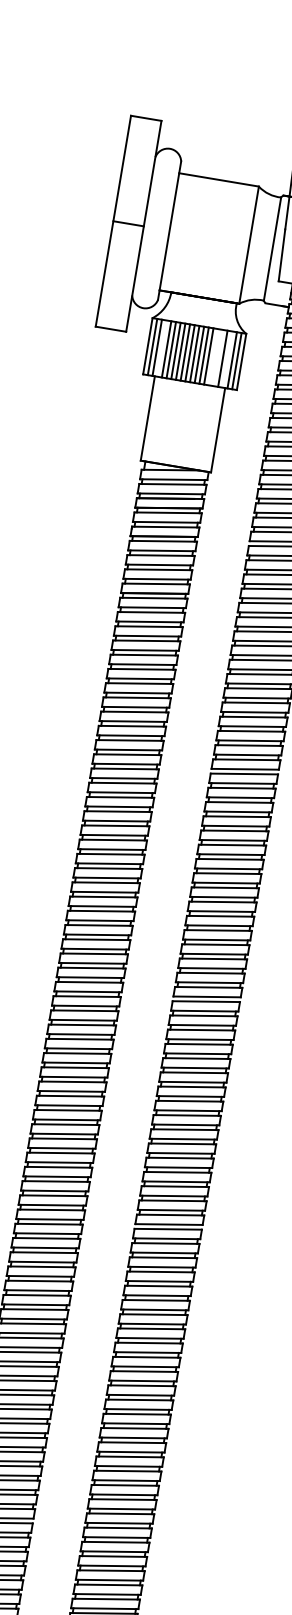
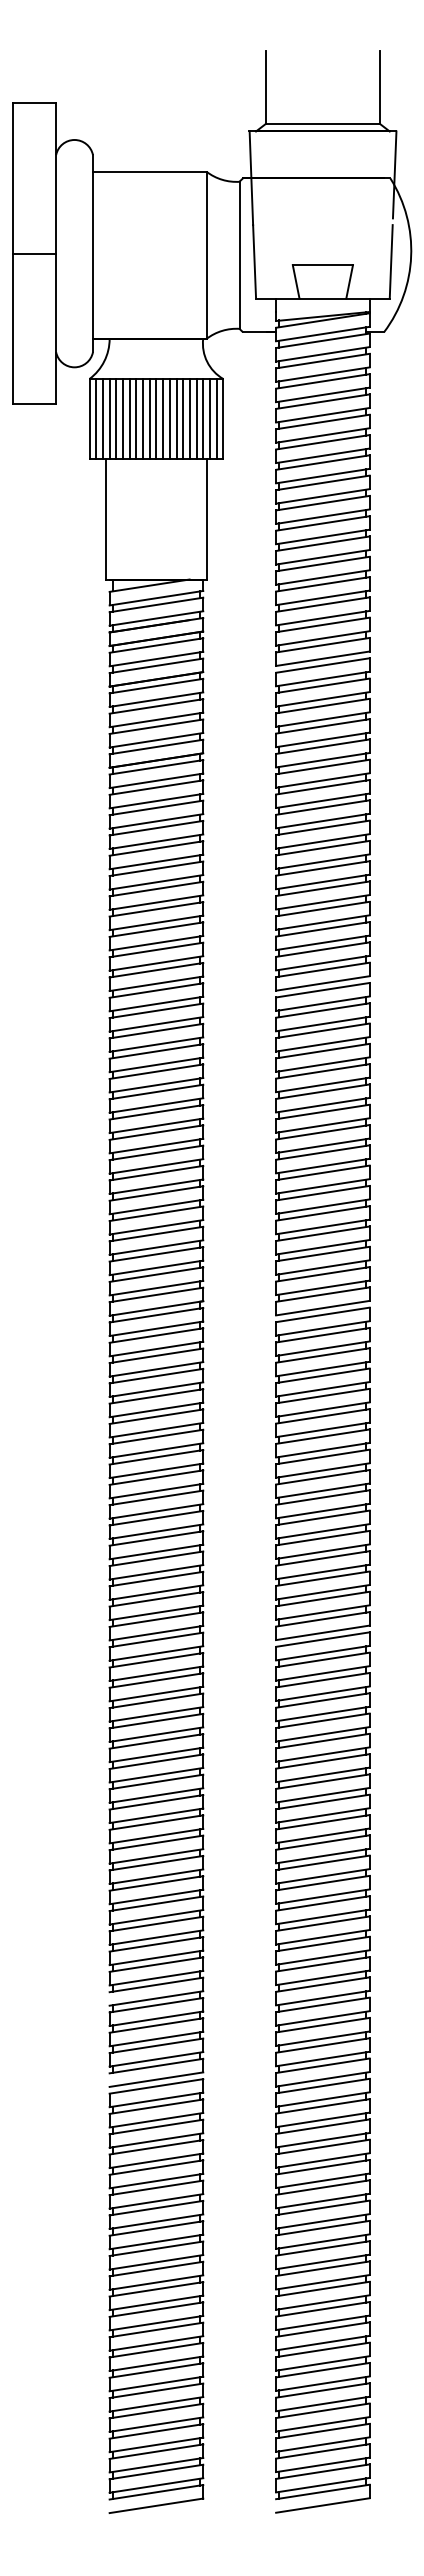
line: (161, 348) -> (109, 418), added
line: (213, 356) -> (183, 418), added
line: (217, 357) -> (189, 418), added
line: (227, 359) -> (203, 418), added

